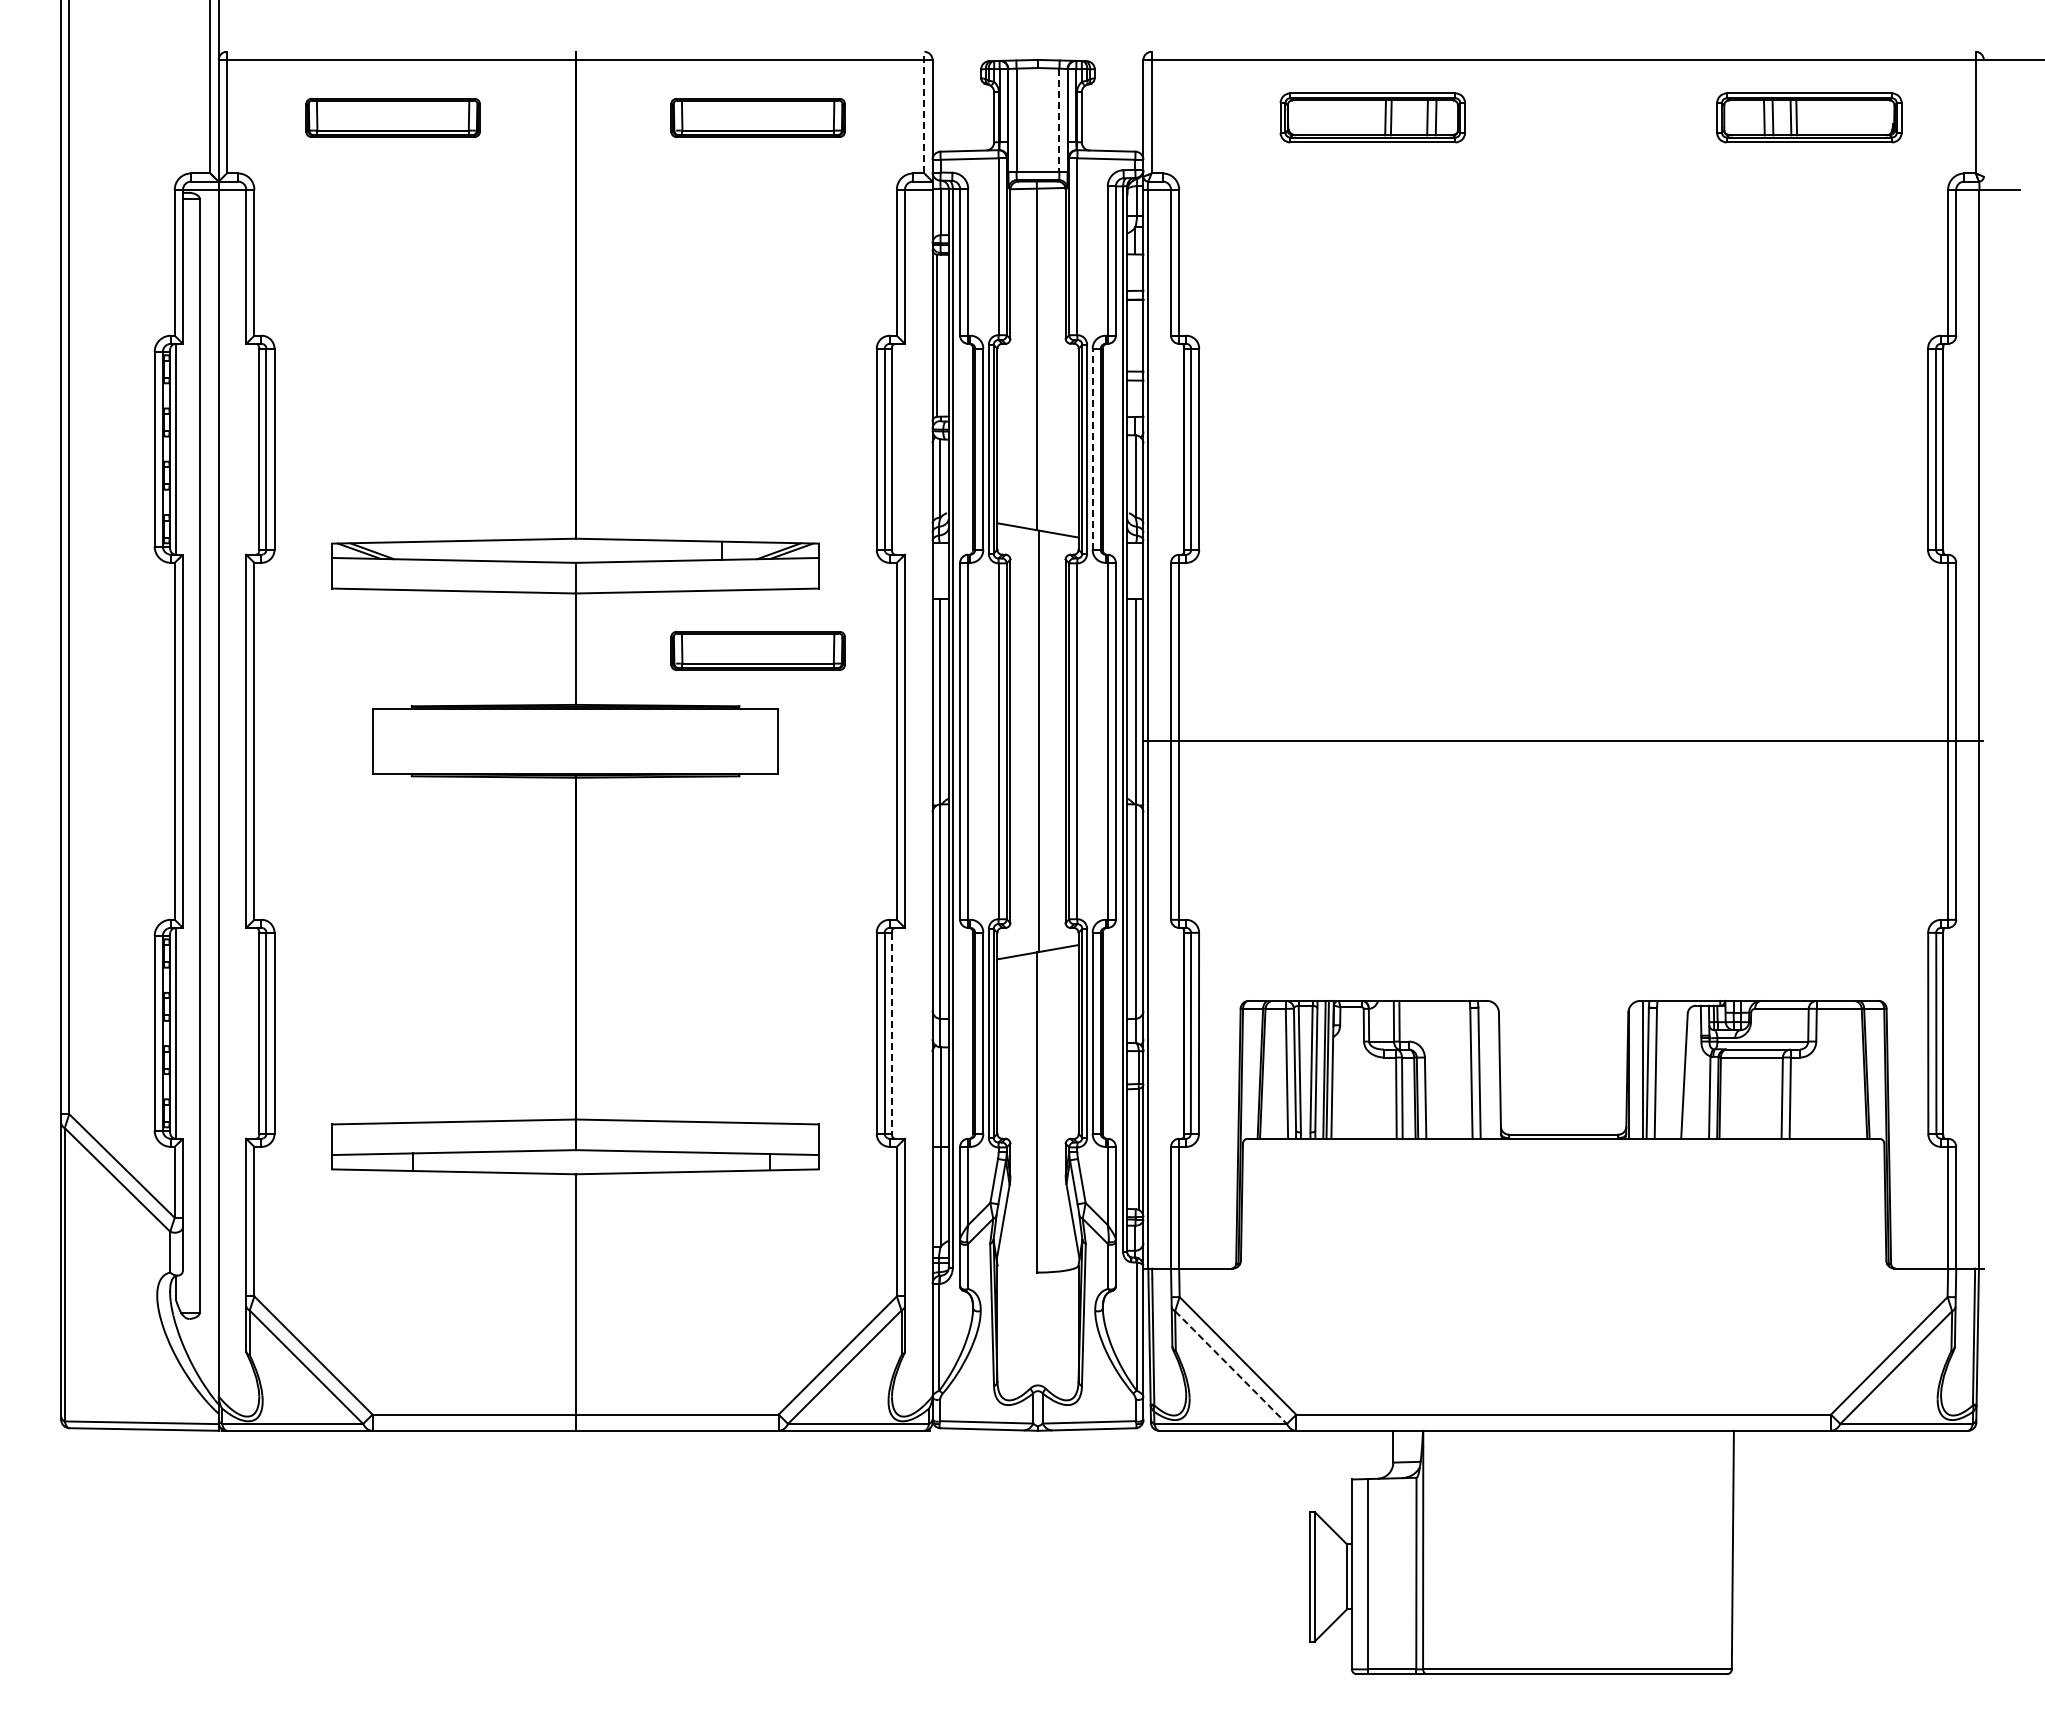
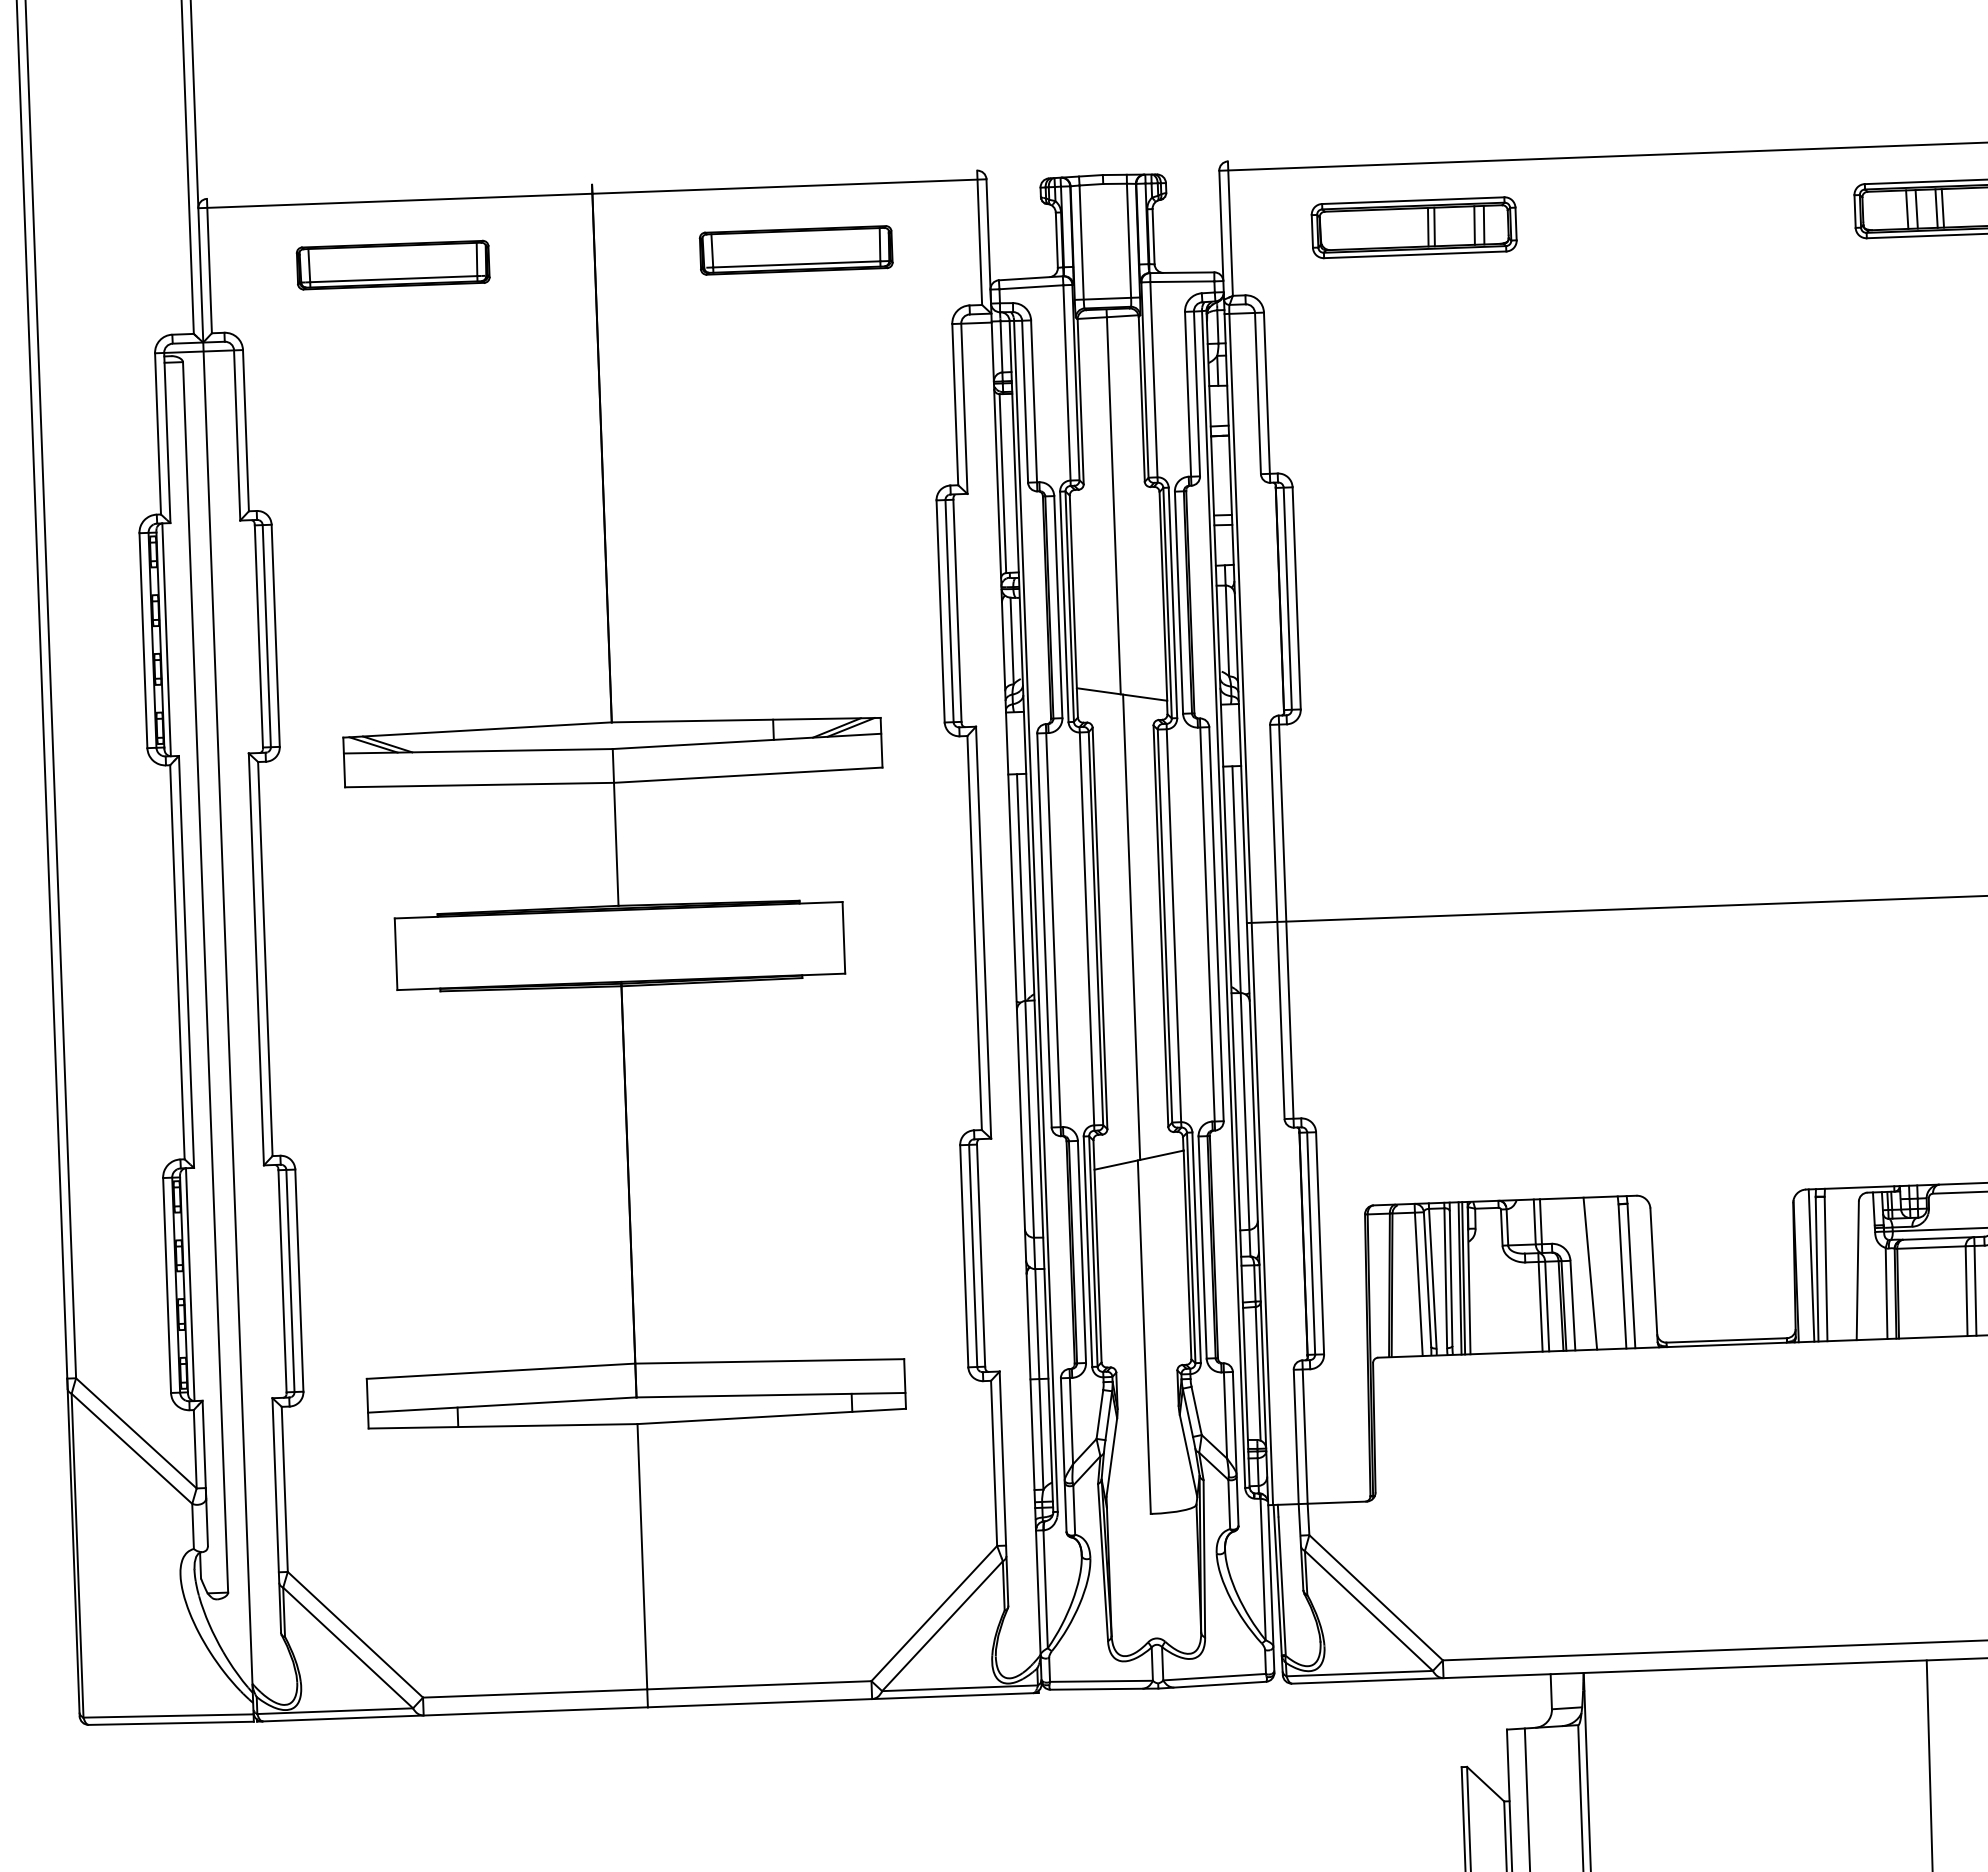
line: (924, 112) -> (979, 237), dashed -> solid
part: (1372, 117) -> (1413, 227), moved
line: (1059, 120) -> (1129, 241), dashed -> solid
line: (1092, 449) -> (1178, 602), dashed -> solid
part: (757, 650) -> (817, 838), removed
line: (891, 1033) -> (980, 1255), dashed -> solid
line: (1442, 1069) -> (1590, 1273), added
line: (1231, 1367) -> (1369, 1610), dashed -> solid

